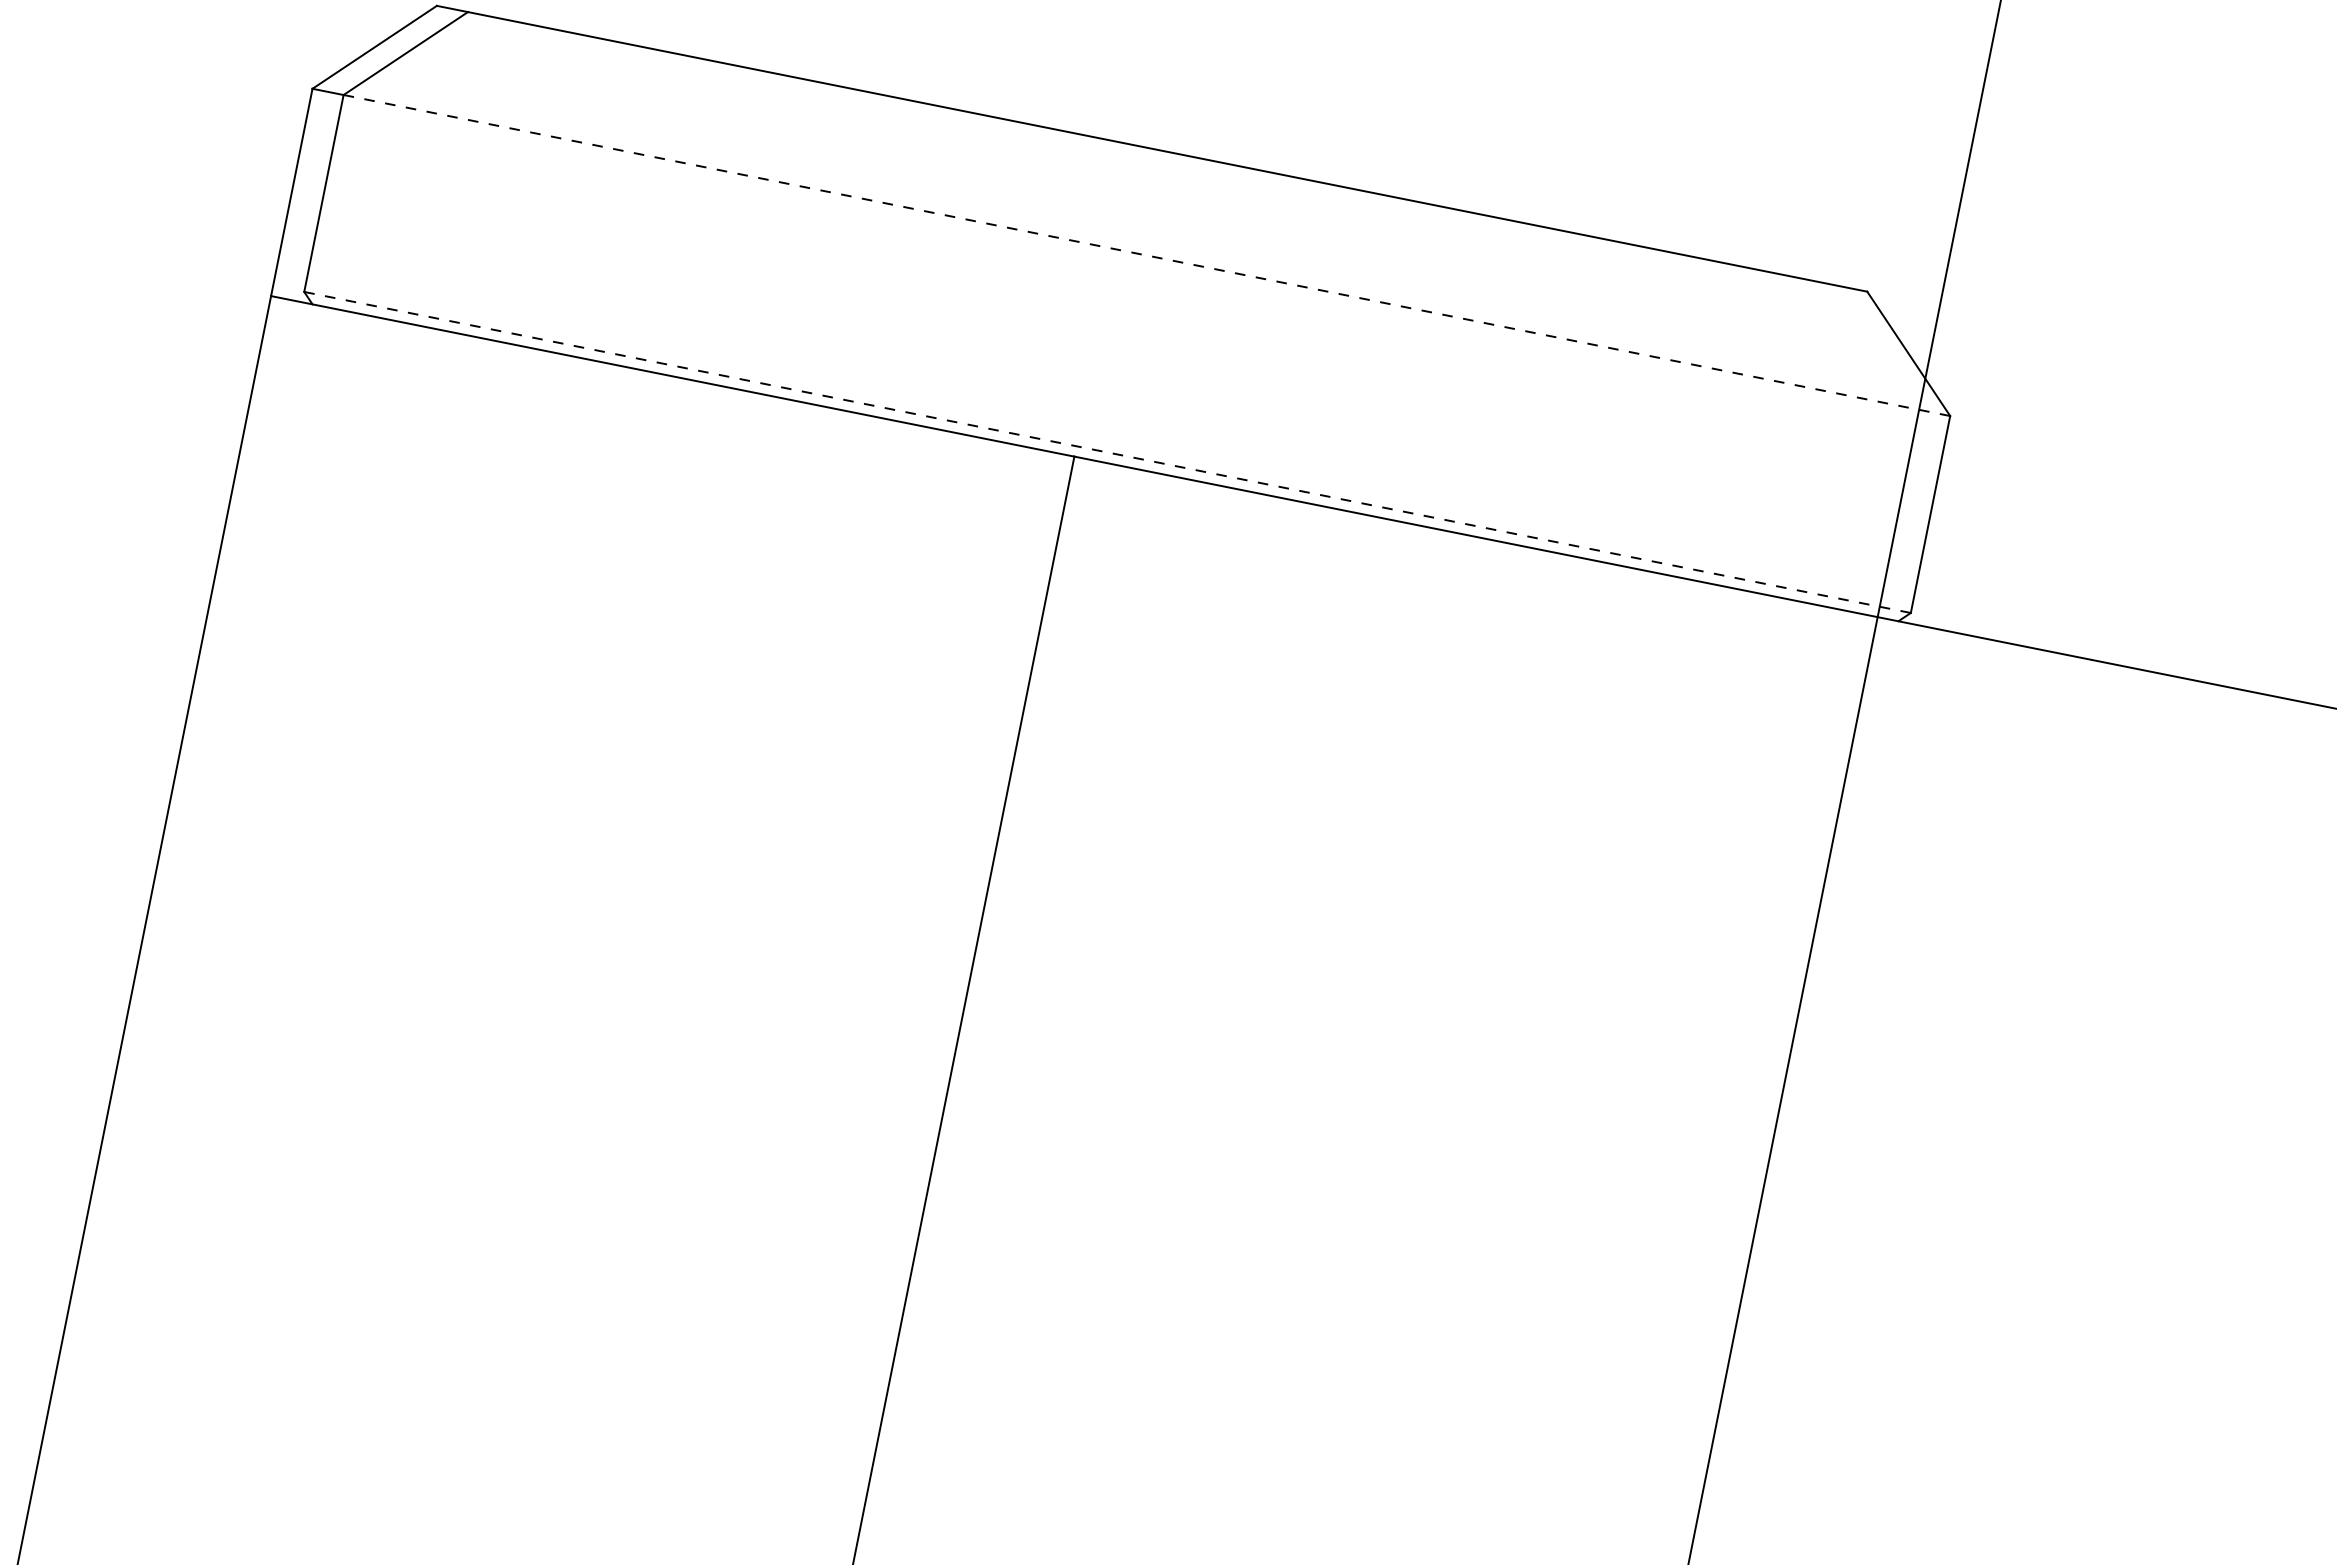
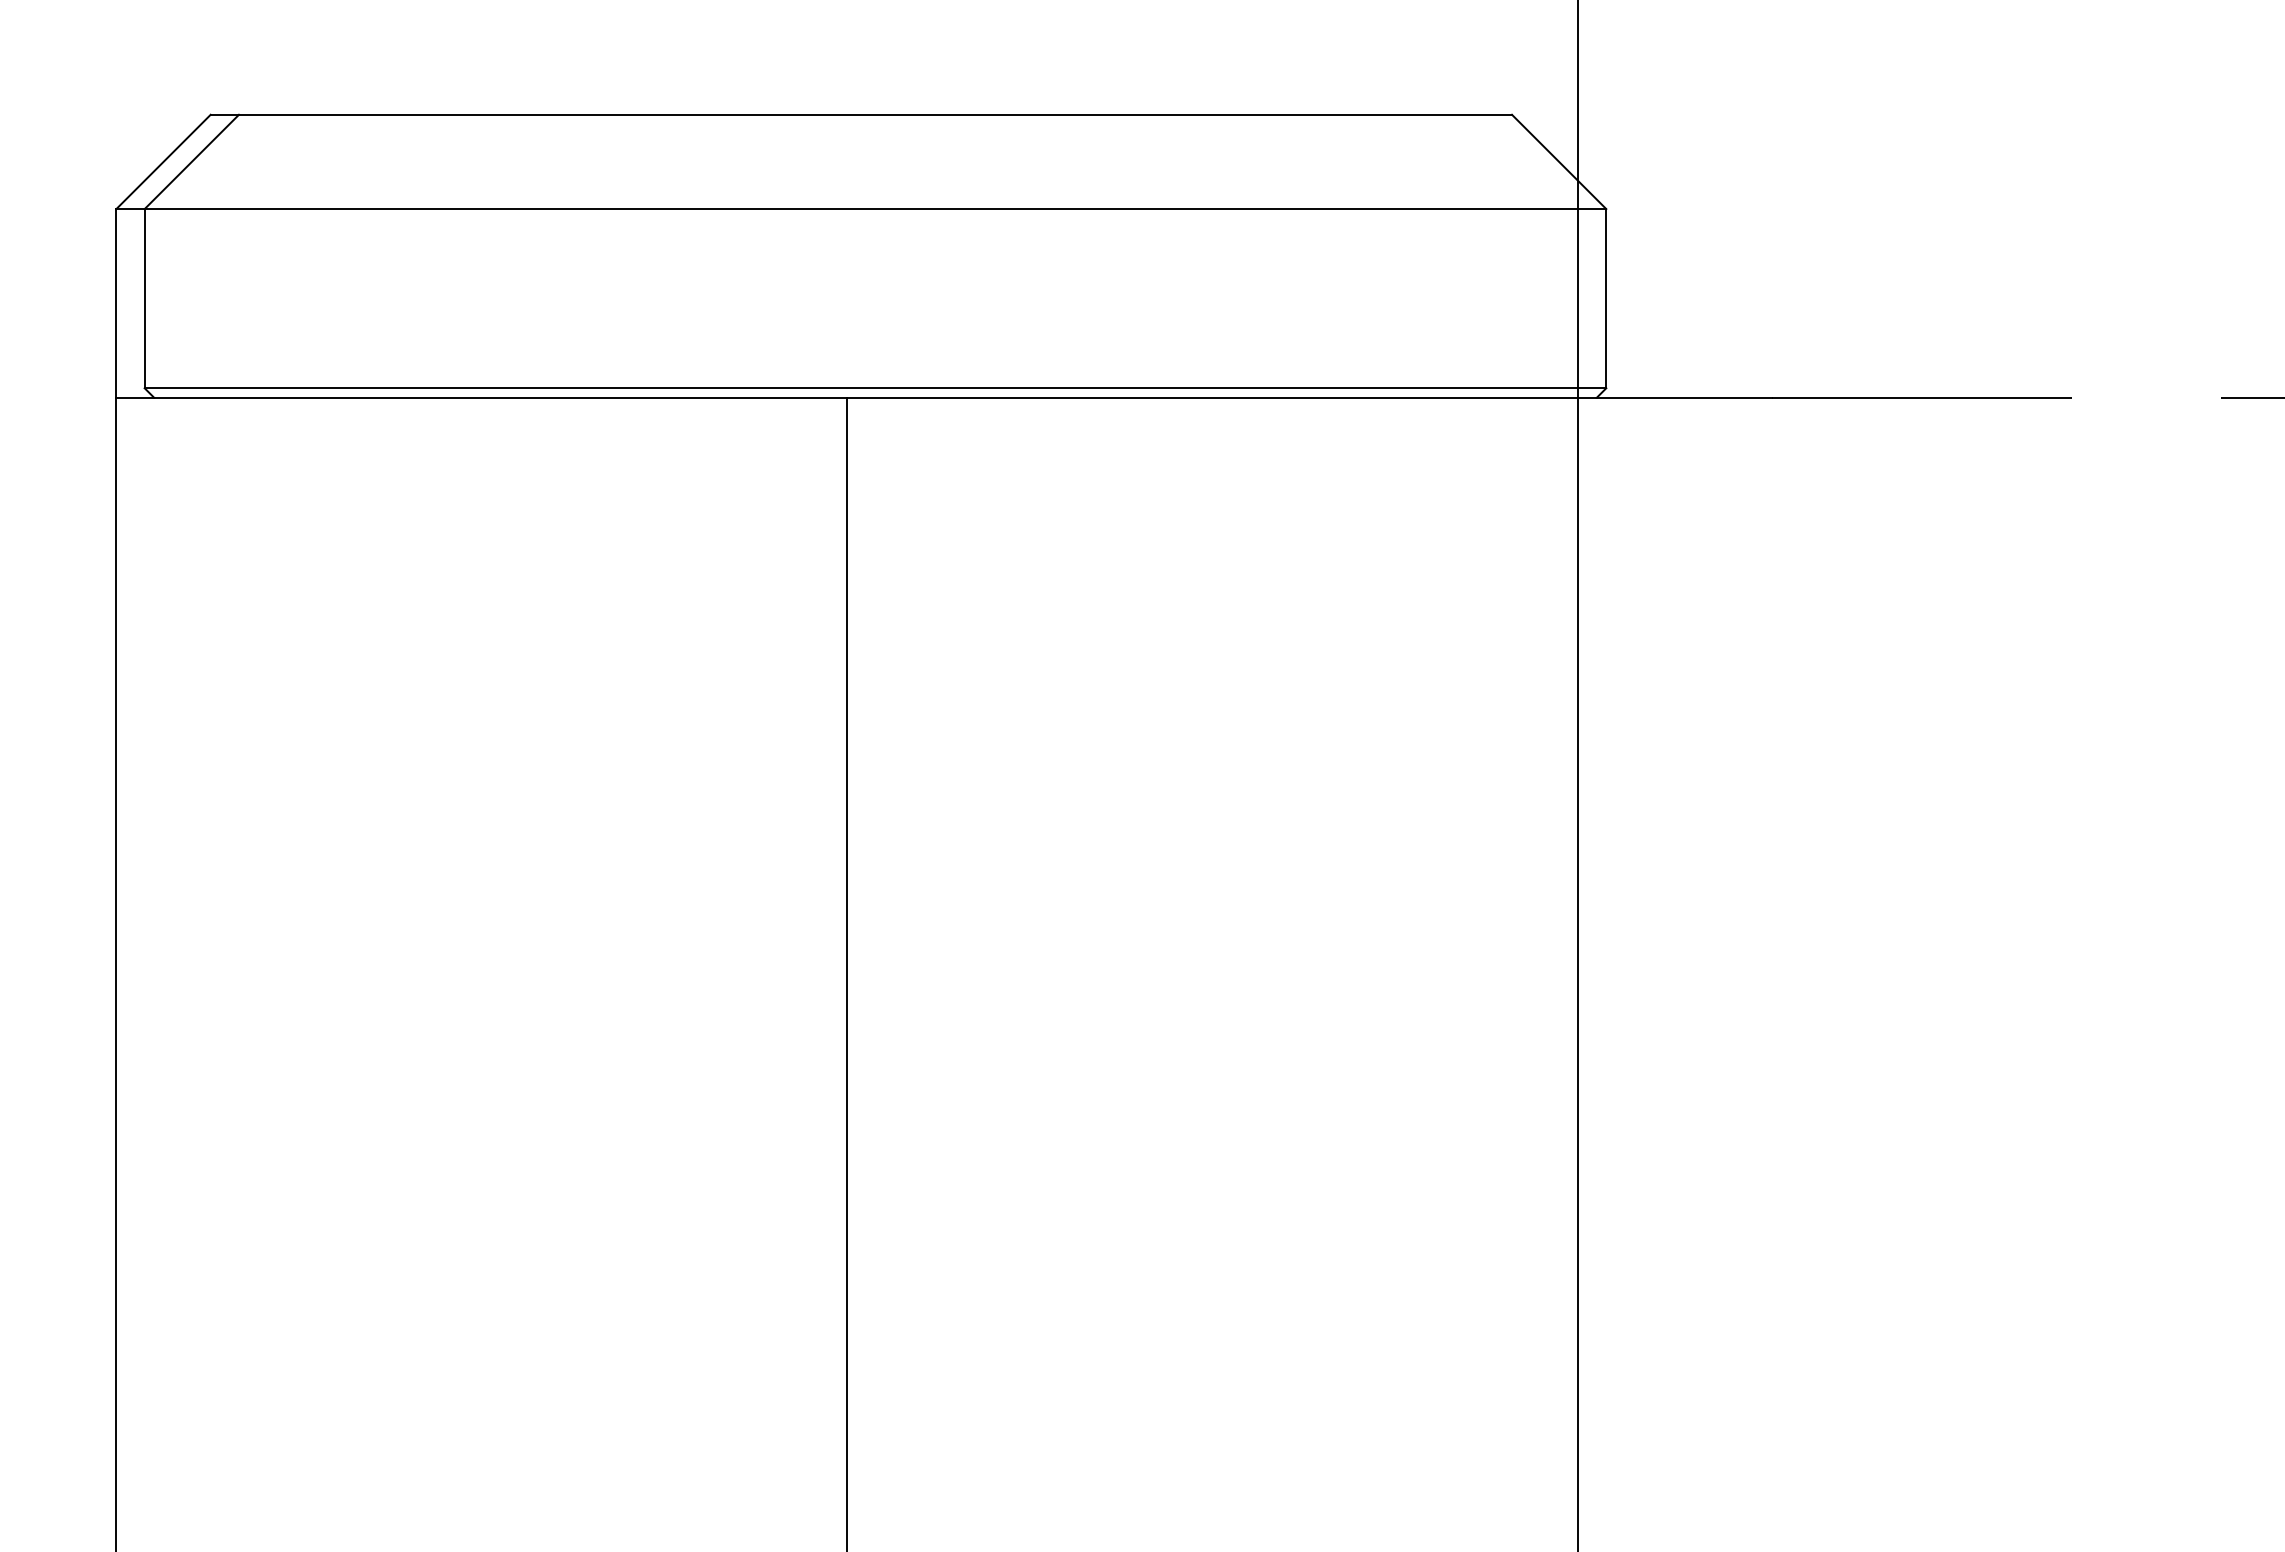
line: (1146, 255) -> (875, 209), dashed -> solid
line: (1107, 452) -> (875, 388), dashed -> solid

